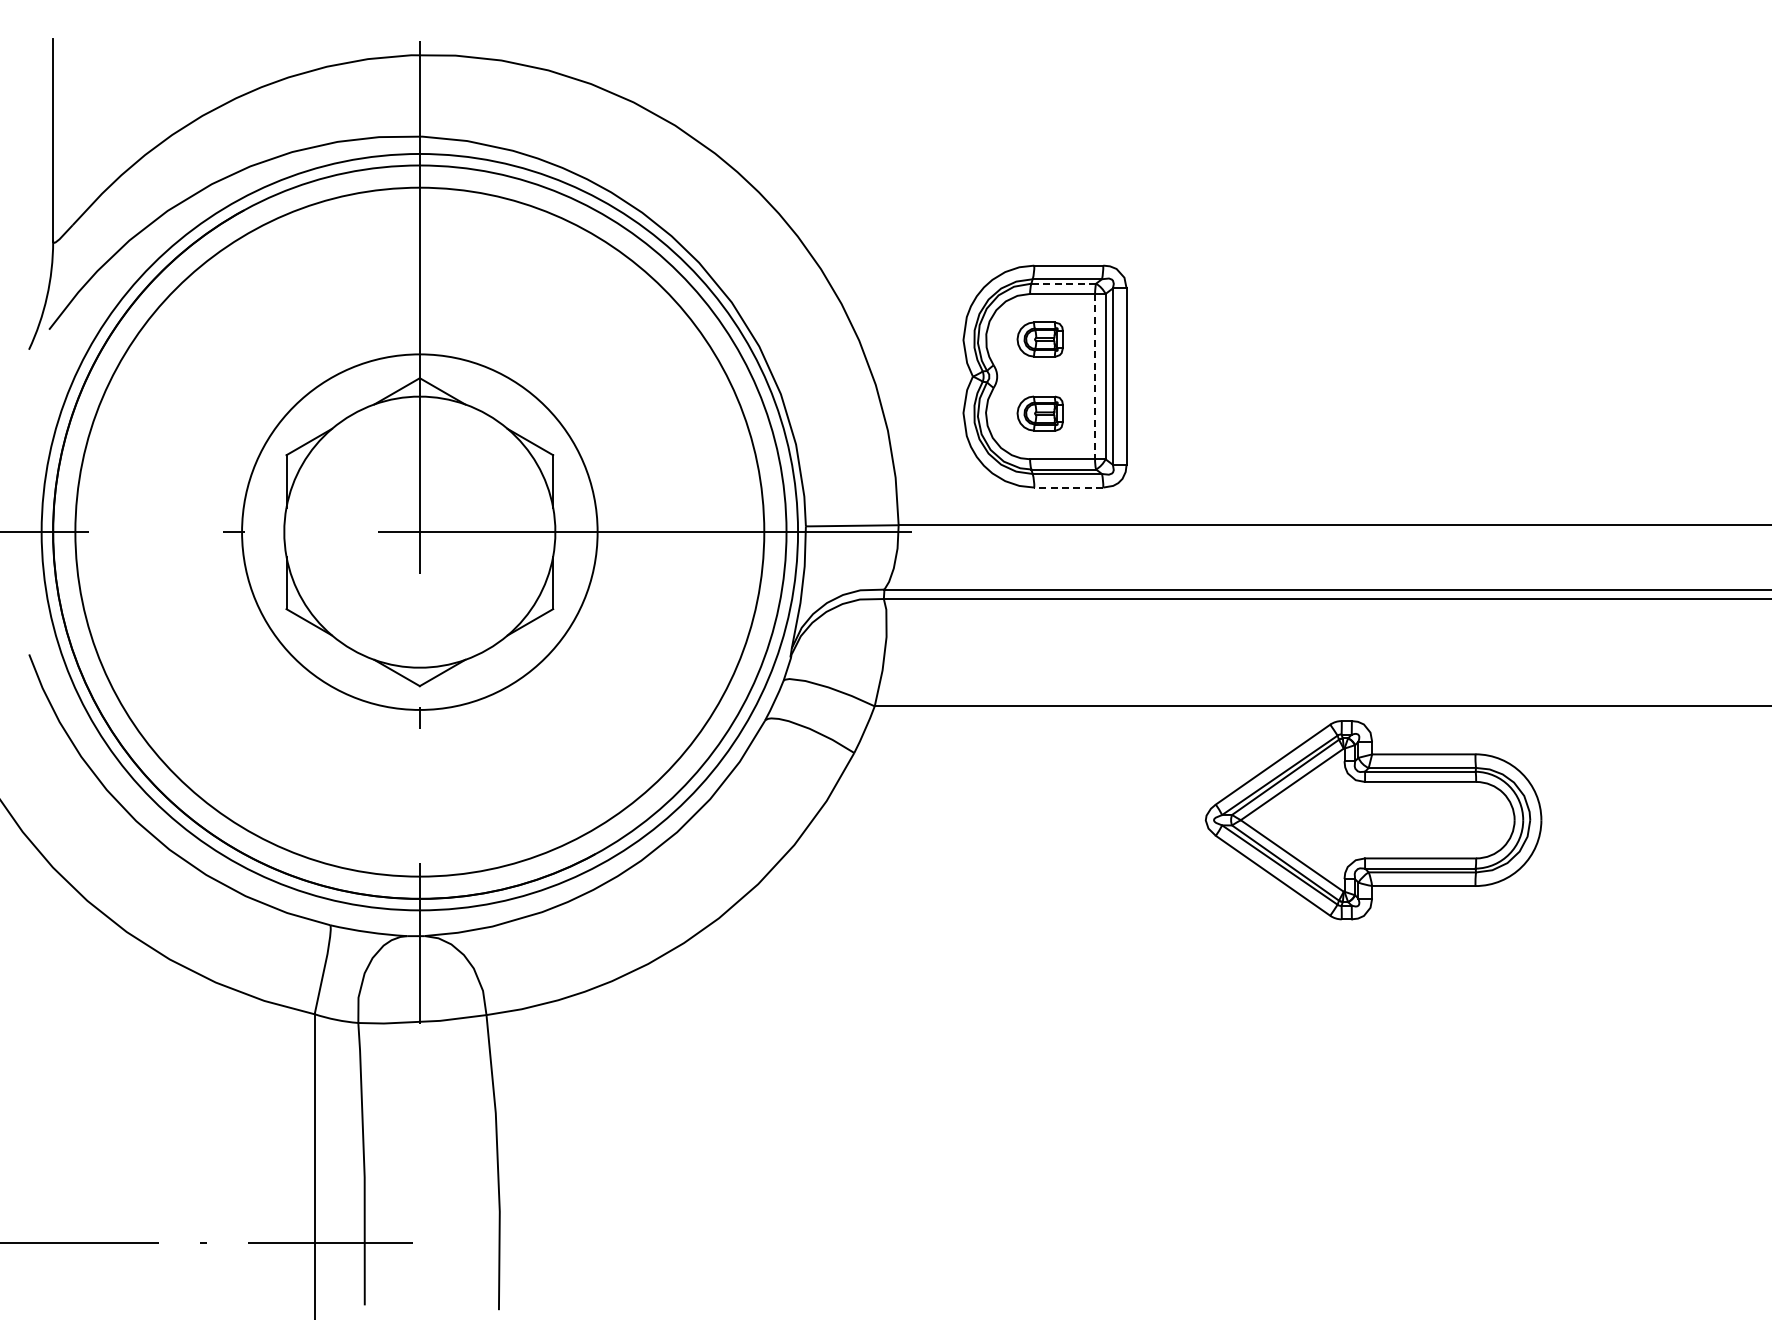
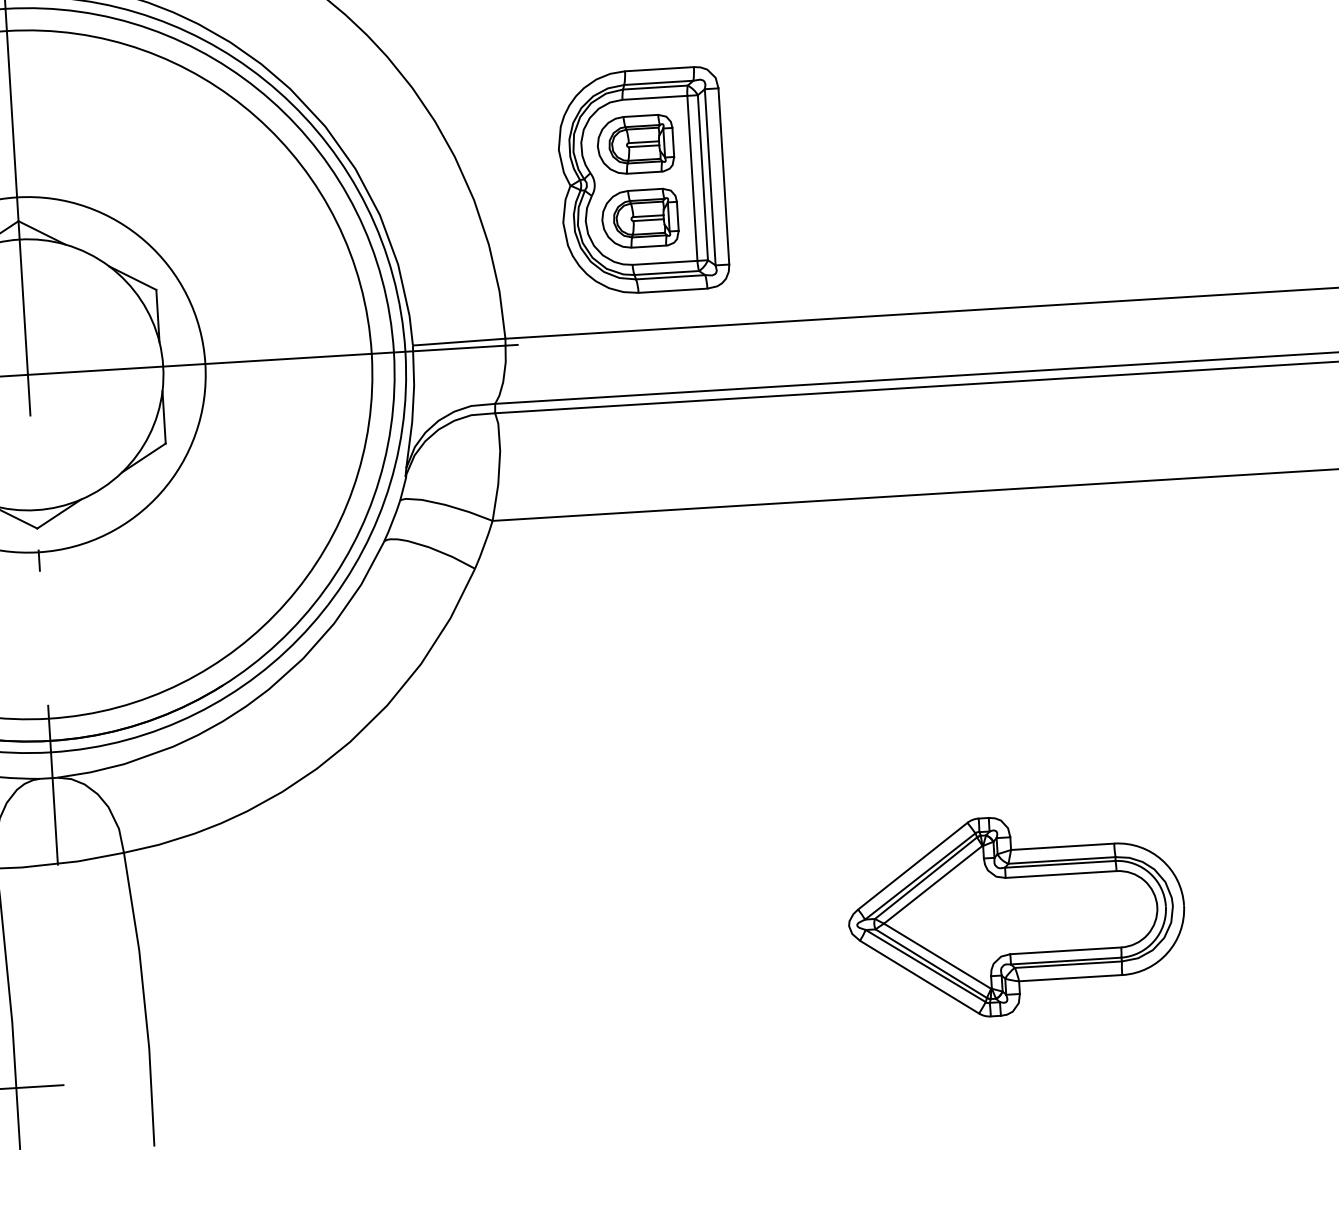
line: (1063, 283) -> (655, 87), dashed -> solid
part: (1039, 339) -> (634, 144), size x1.67
line: (1095, 376) -> (692, 178), dashed -> solid
part: (1039, 413) -> (639, 218), size x1.67
line: (1068, 487) -> (672, 290), dashed -> solid
part: (1373, 820) -> (1016, 915), moved

